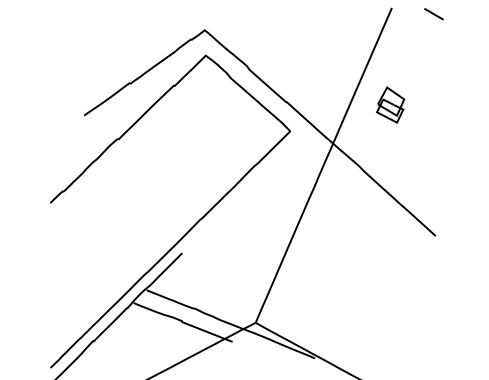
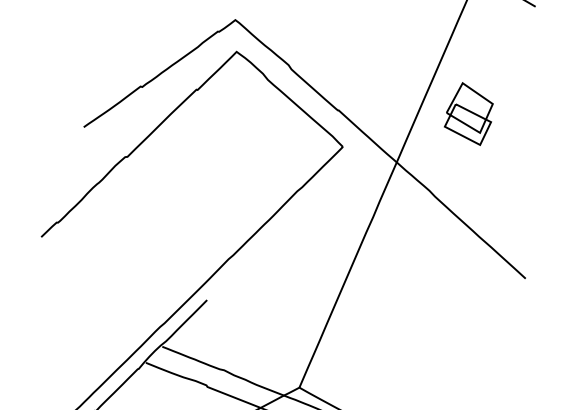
part: (390, 104) -> (468, 113), size x1.4

